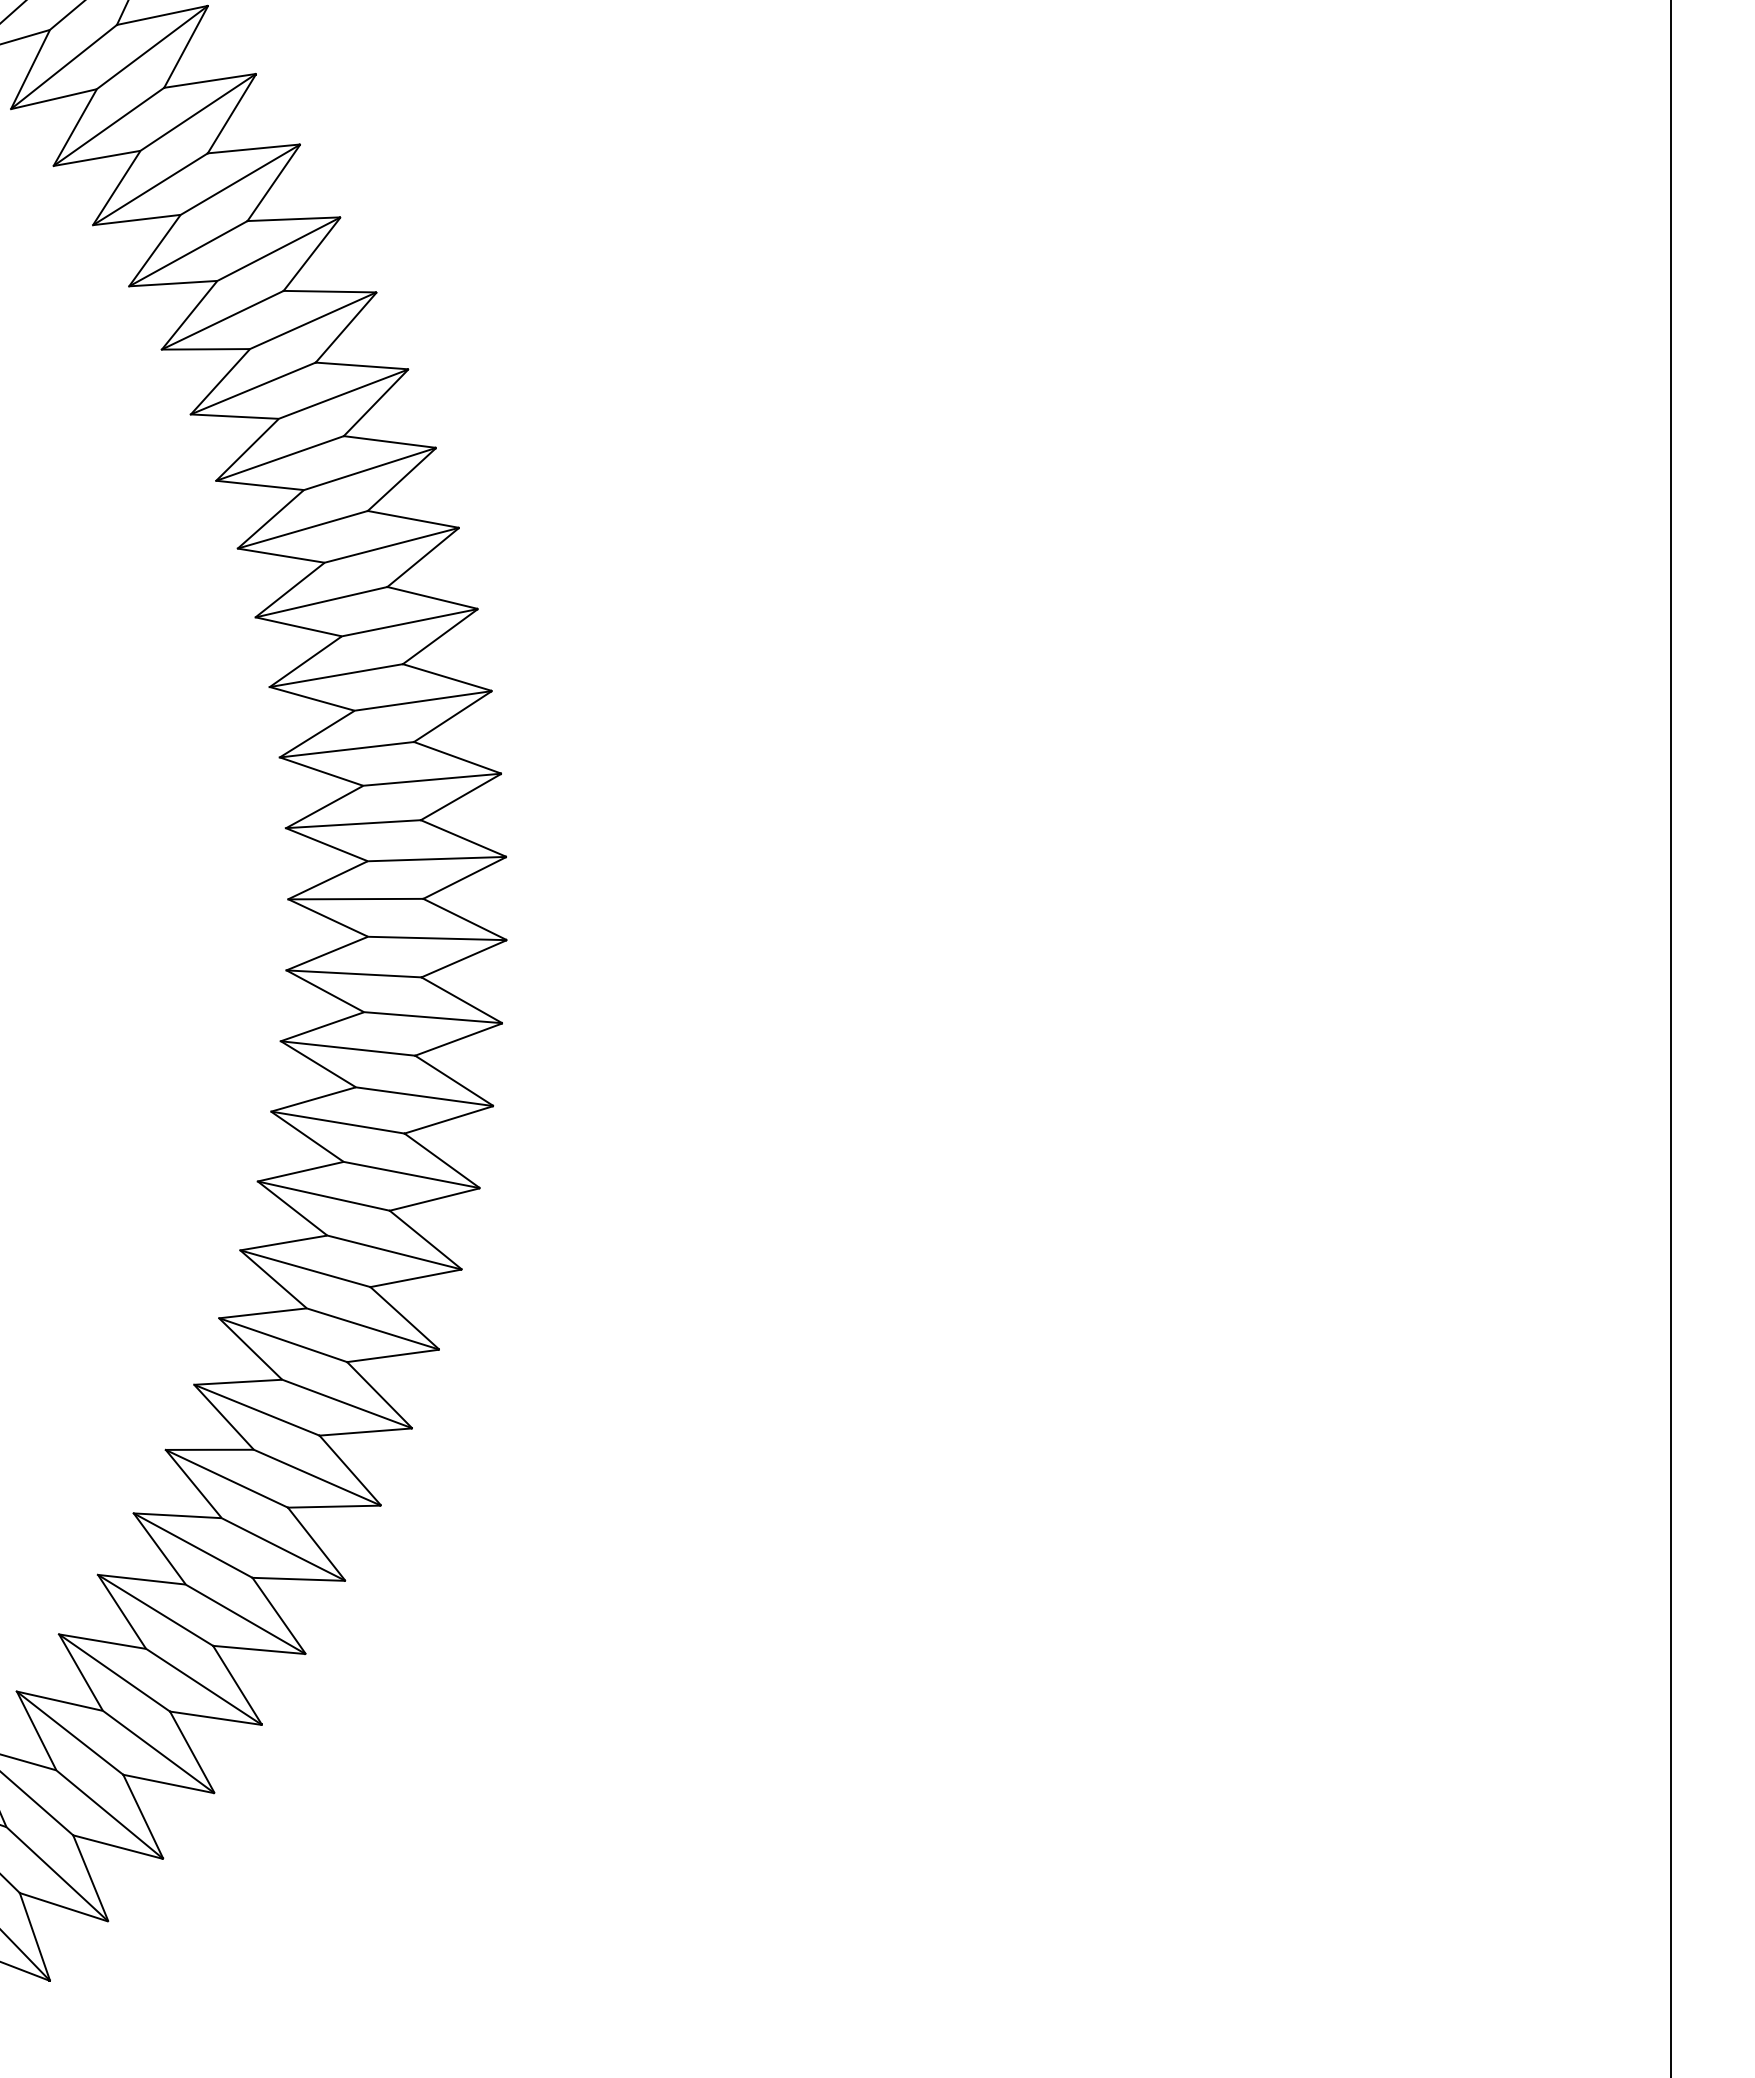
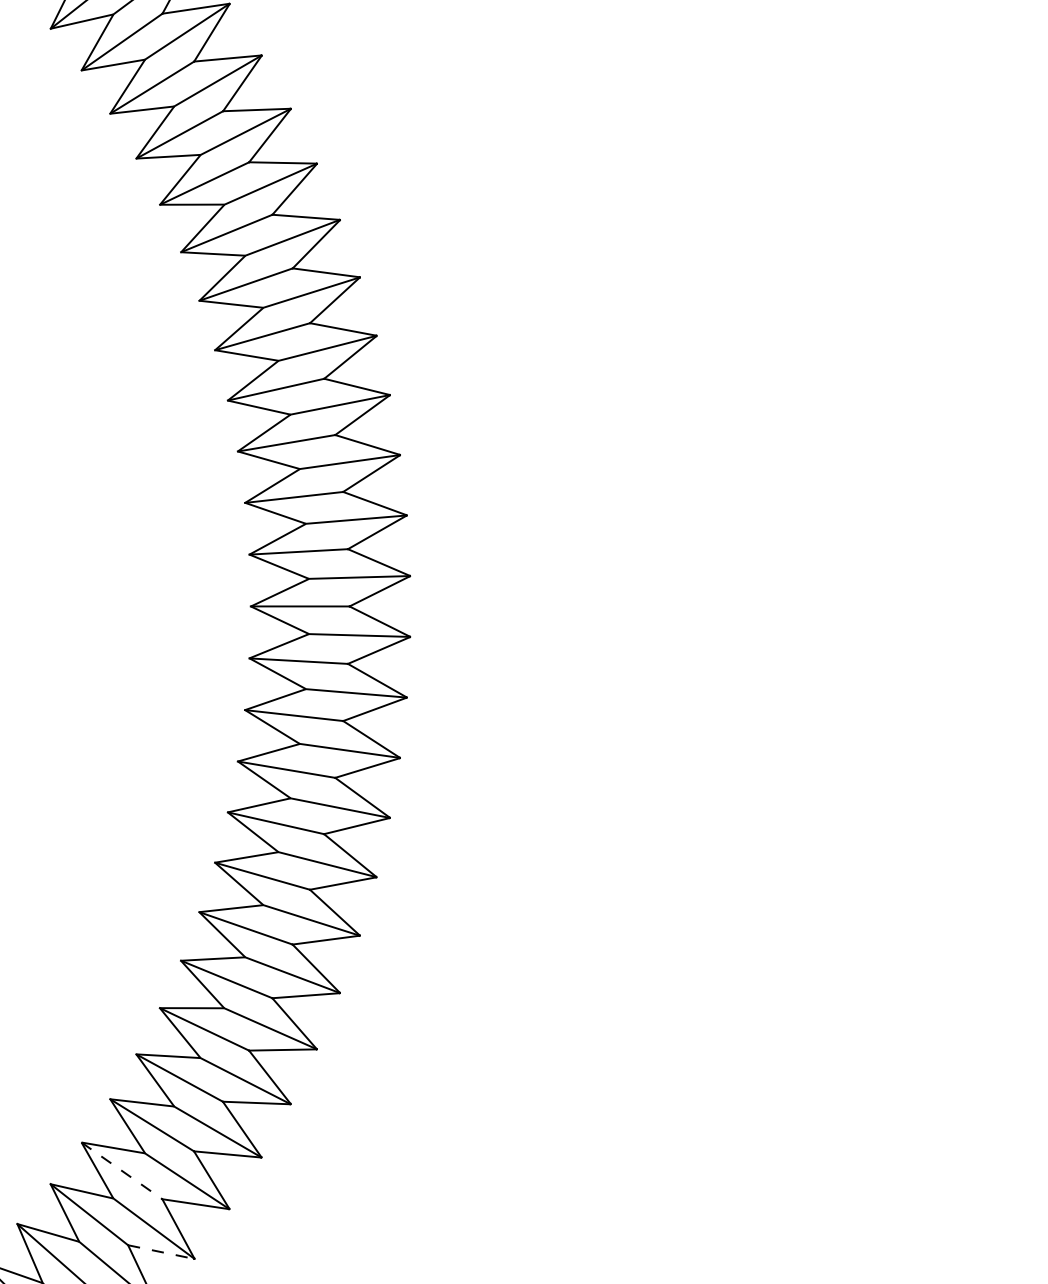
line: (155, 1610) -> (121, 1170), solid -> dashed
line: (216, 1718) -> (161, 1252), solid -> dashed

